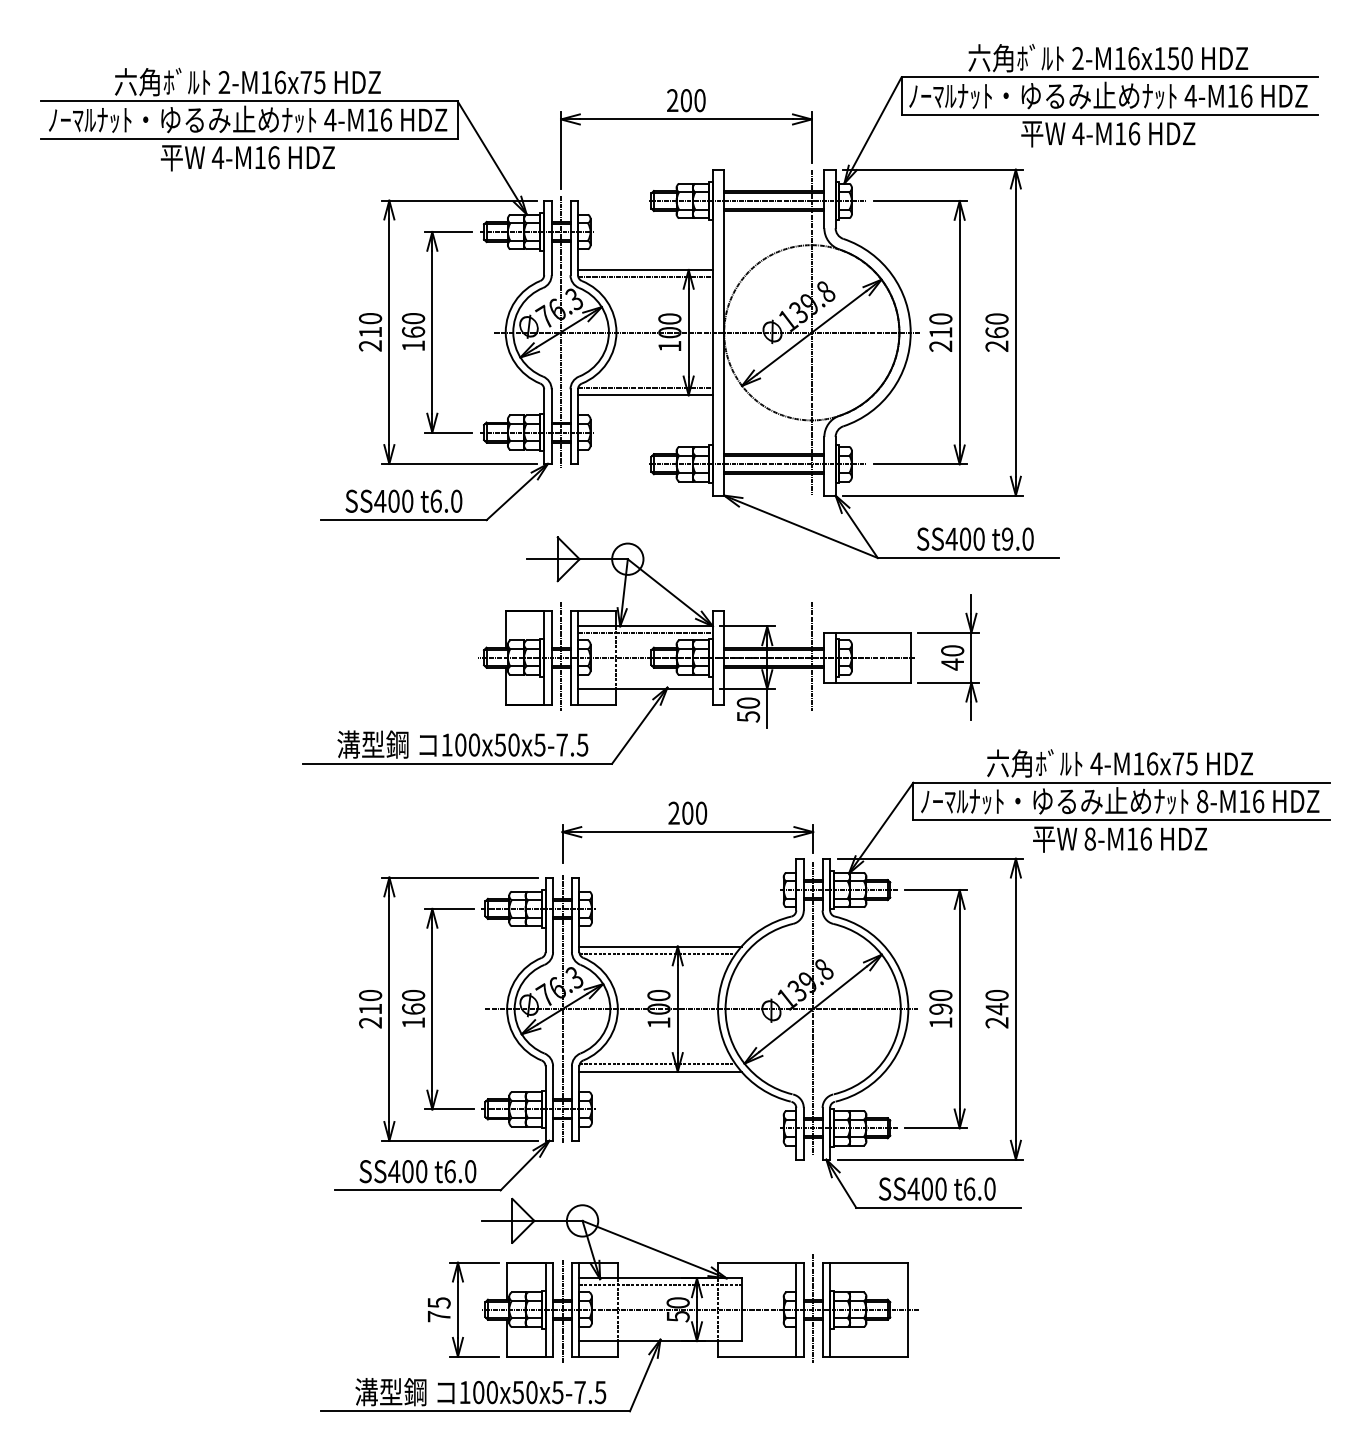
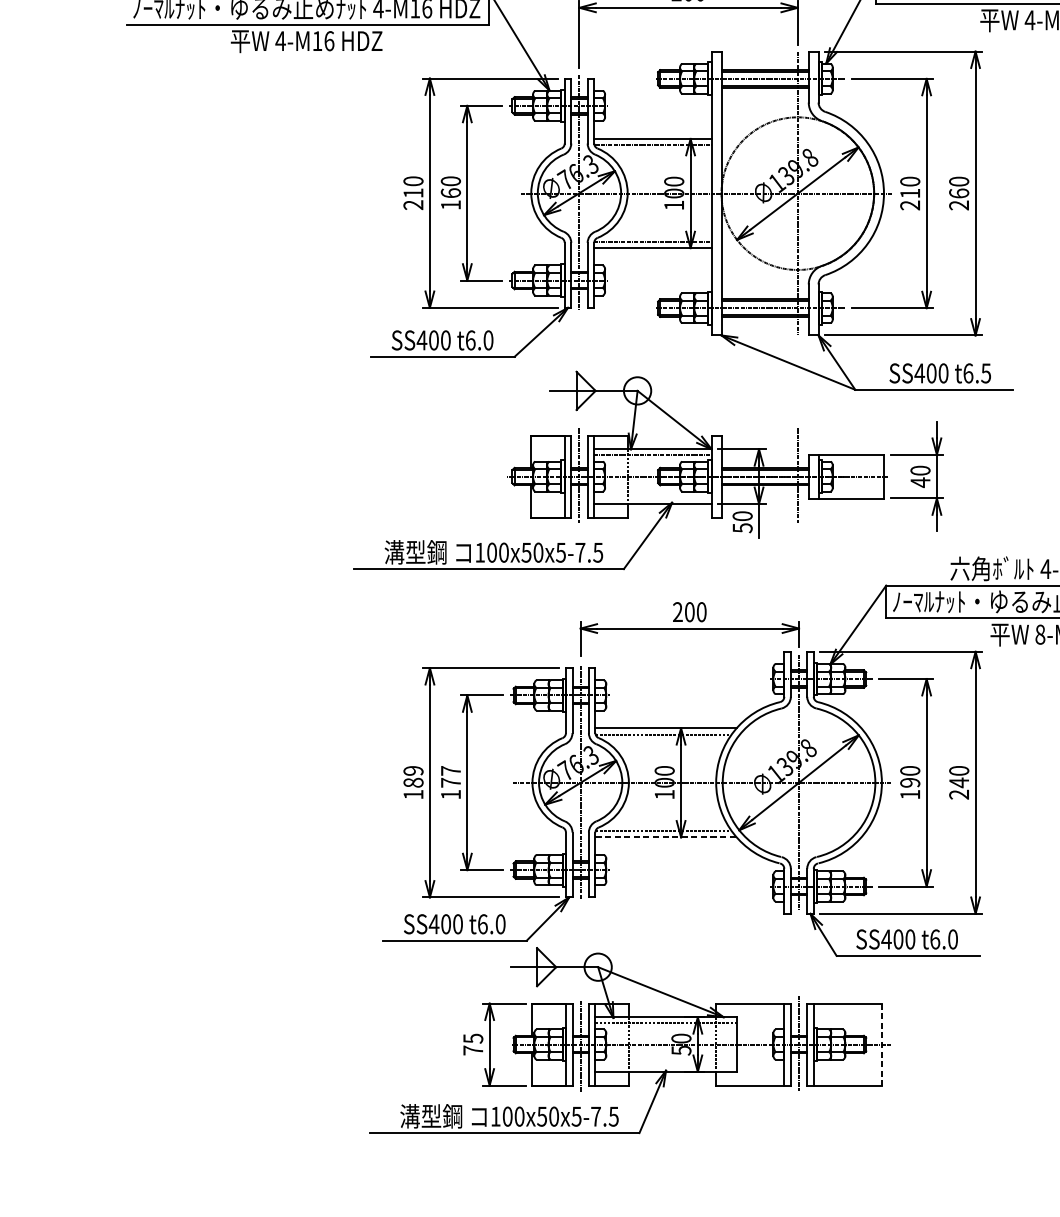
text: (1017, 538) -> (976, 372), t9.0 -> t6.5
text: (413, 1001) -> (450, 776), 160 -> 177
text: (370, 1009) -> (413, 783), 210 -> 189
line: (661, 1071) -> (666, 837), solid -> dashed
line: (908, 1310) -> (882, 1045), solid -> dashed

